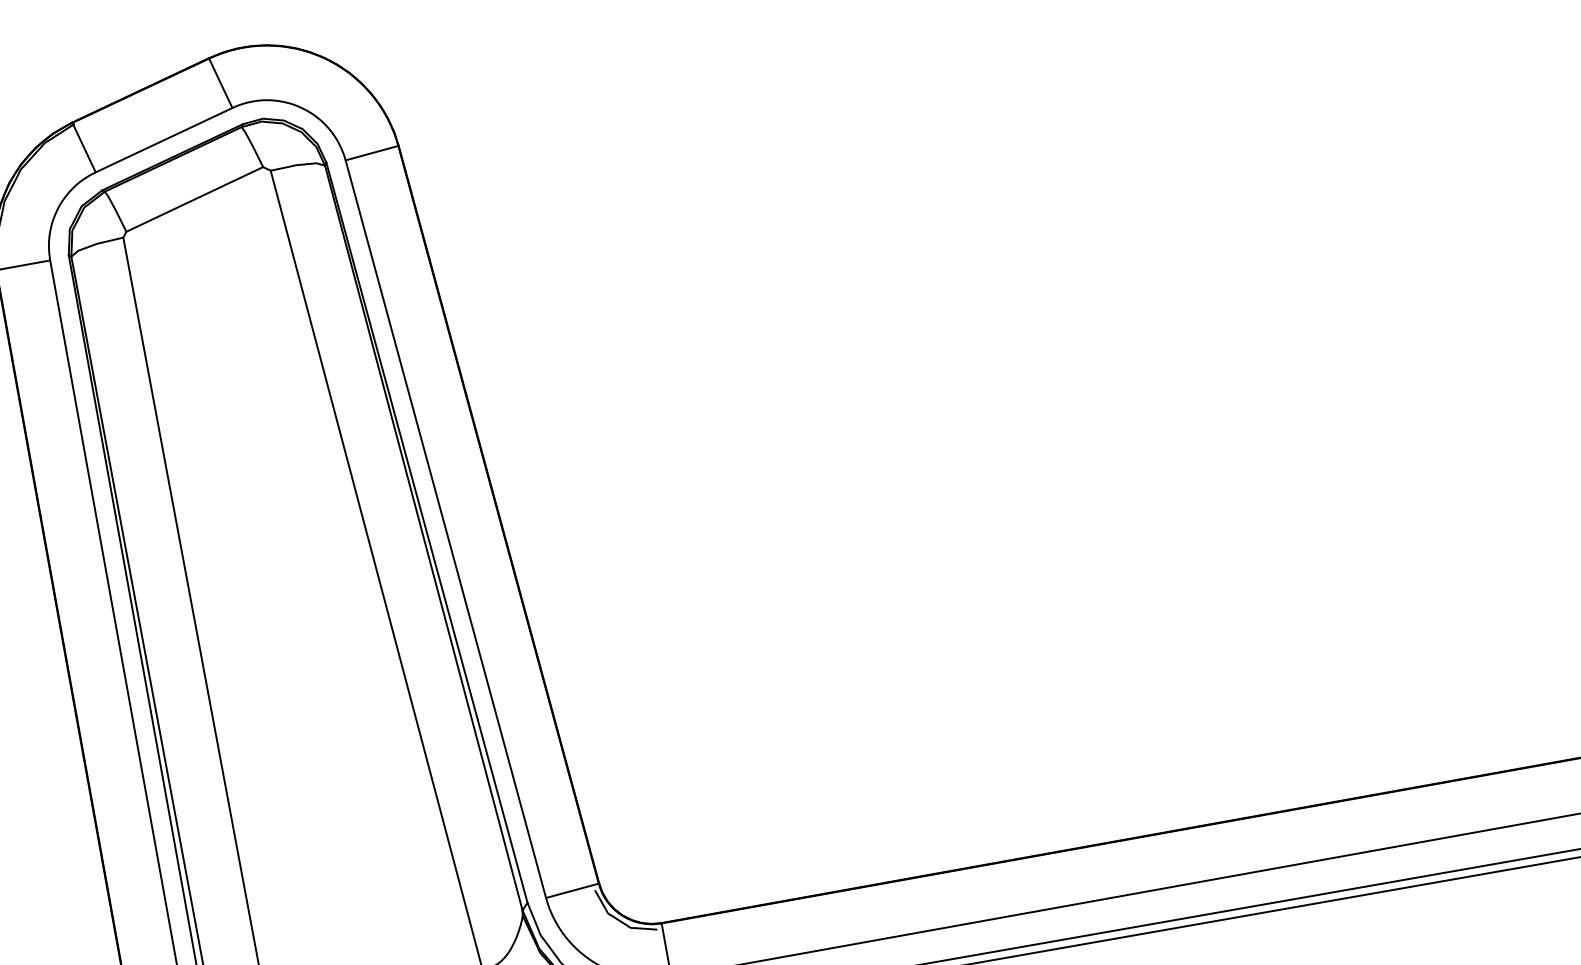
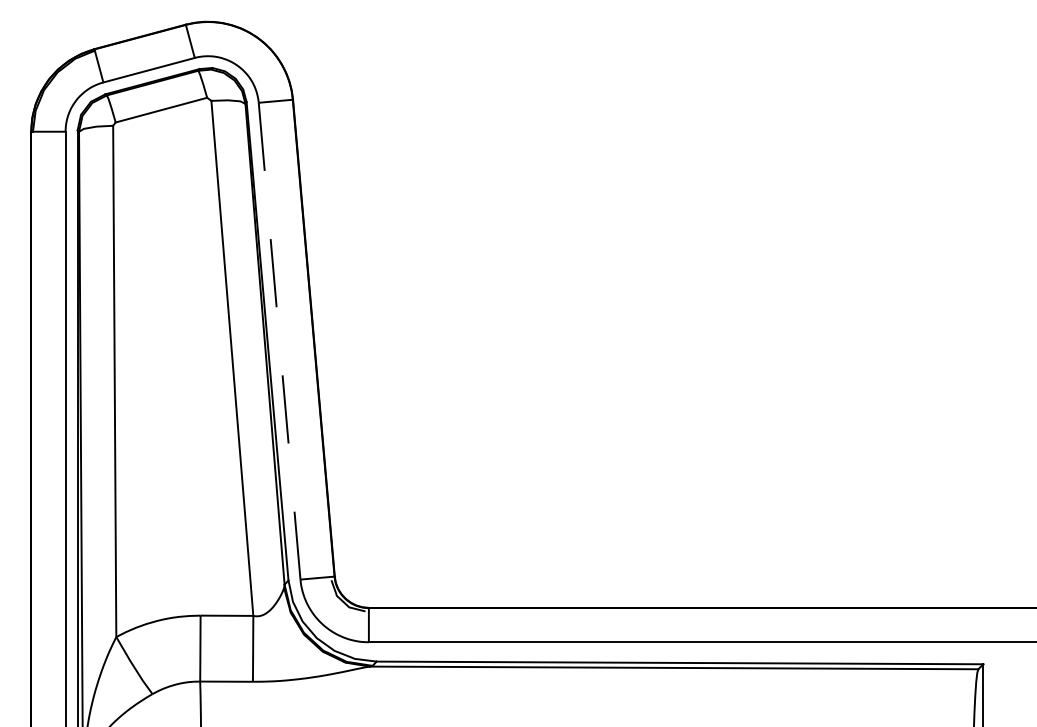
line: (445, 529) -> (279, 341), solid -> dashed

